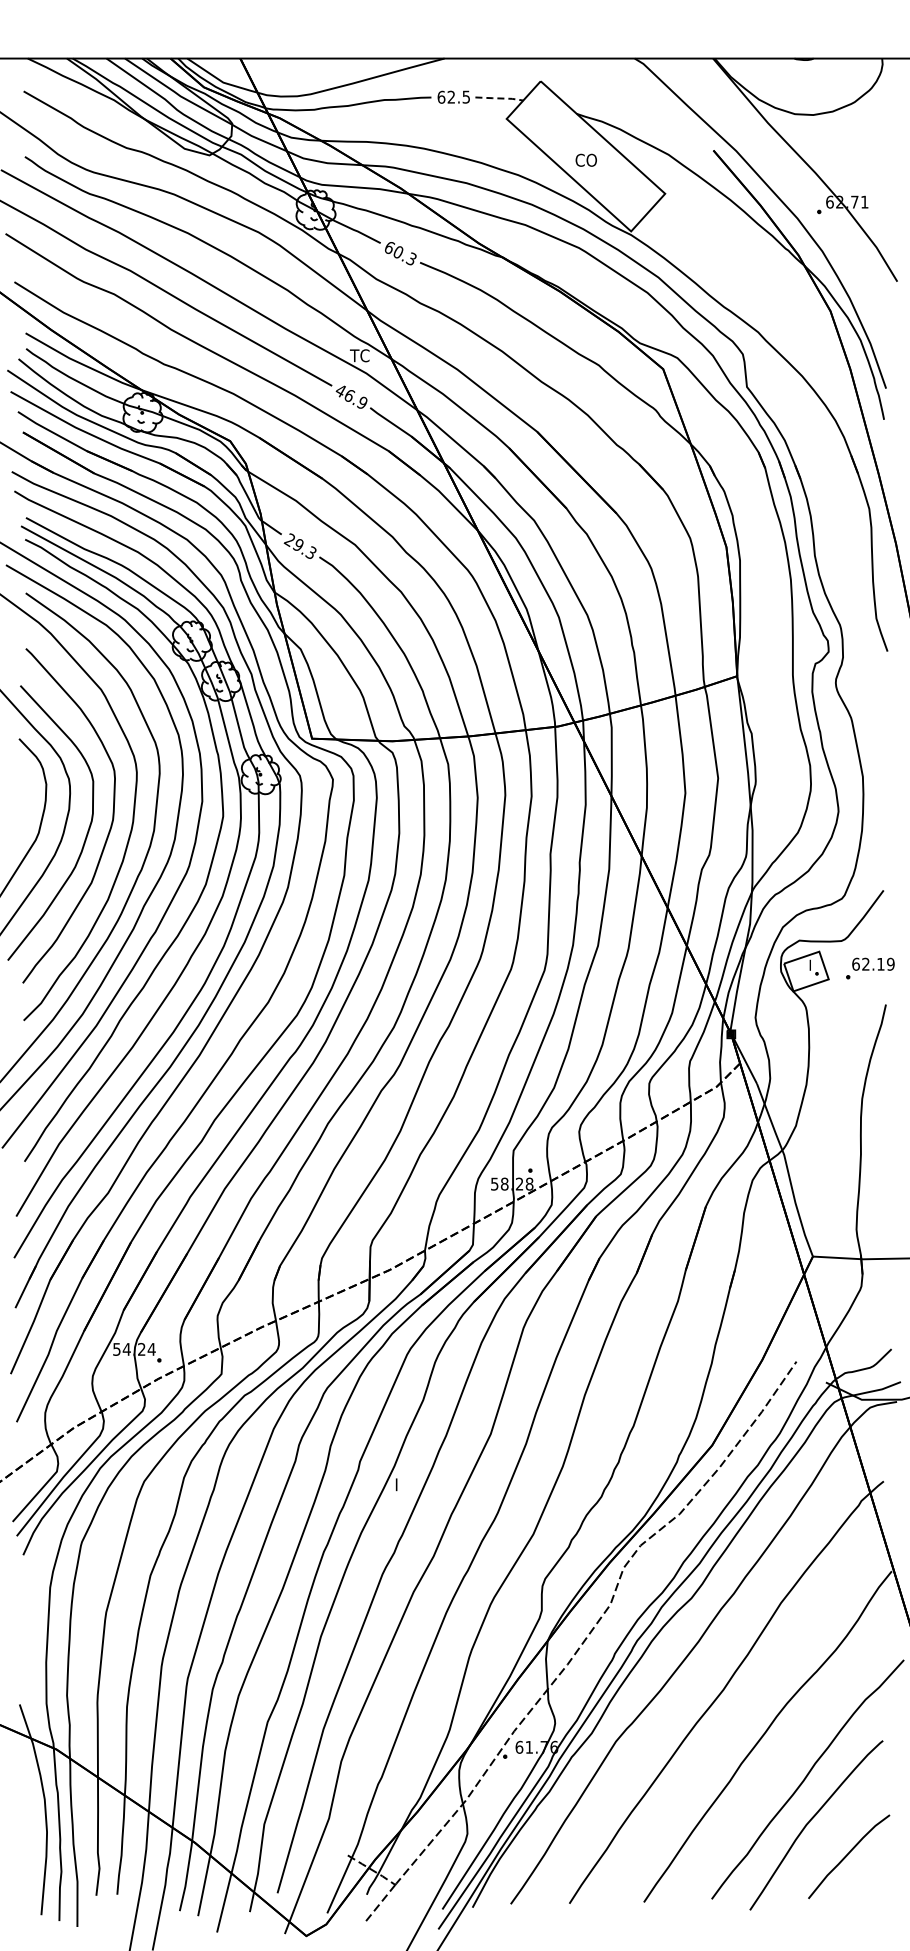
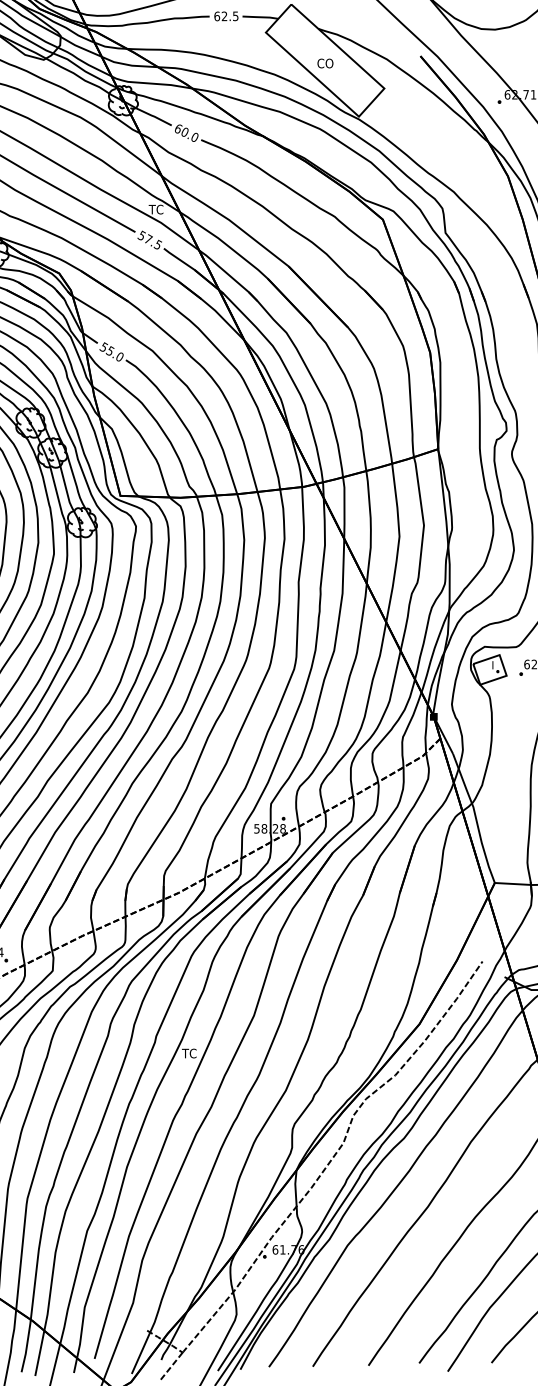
line: (499, 98) -> (260, 17), dashed -> solid
text: (410, 258) -> (194, 136), 60.3 -> 60.0
text: (350, 396) -> (149, 240), 46.9 -> 57.5
text: (299, 545) -> (111, 351), 29.3 -> 55.0
text: (403, 1484) -> (188, 1053), I -> TC

